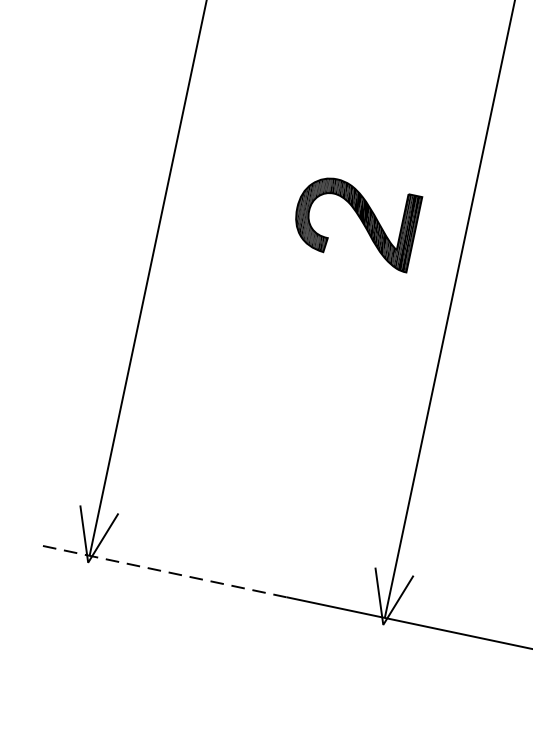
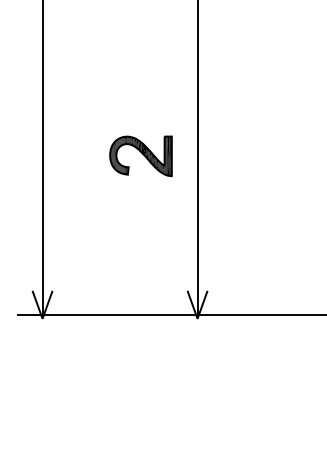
part: (355, 220) -> (140, 155), moved
line: (163, 571) -> (81, 315), dashed -> solid

